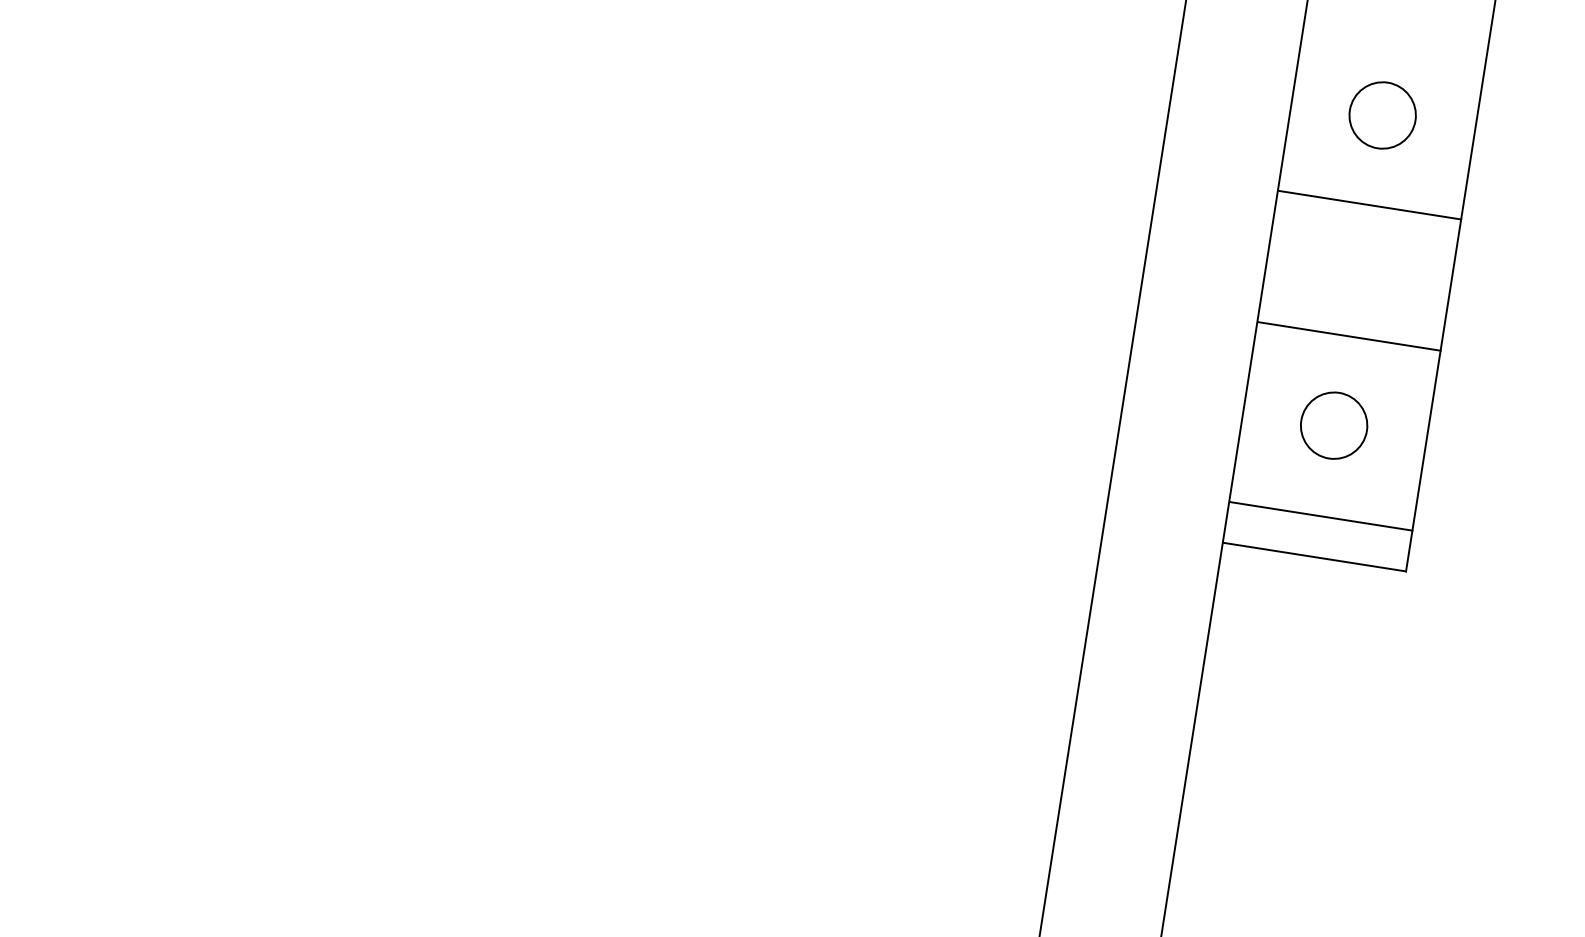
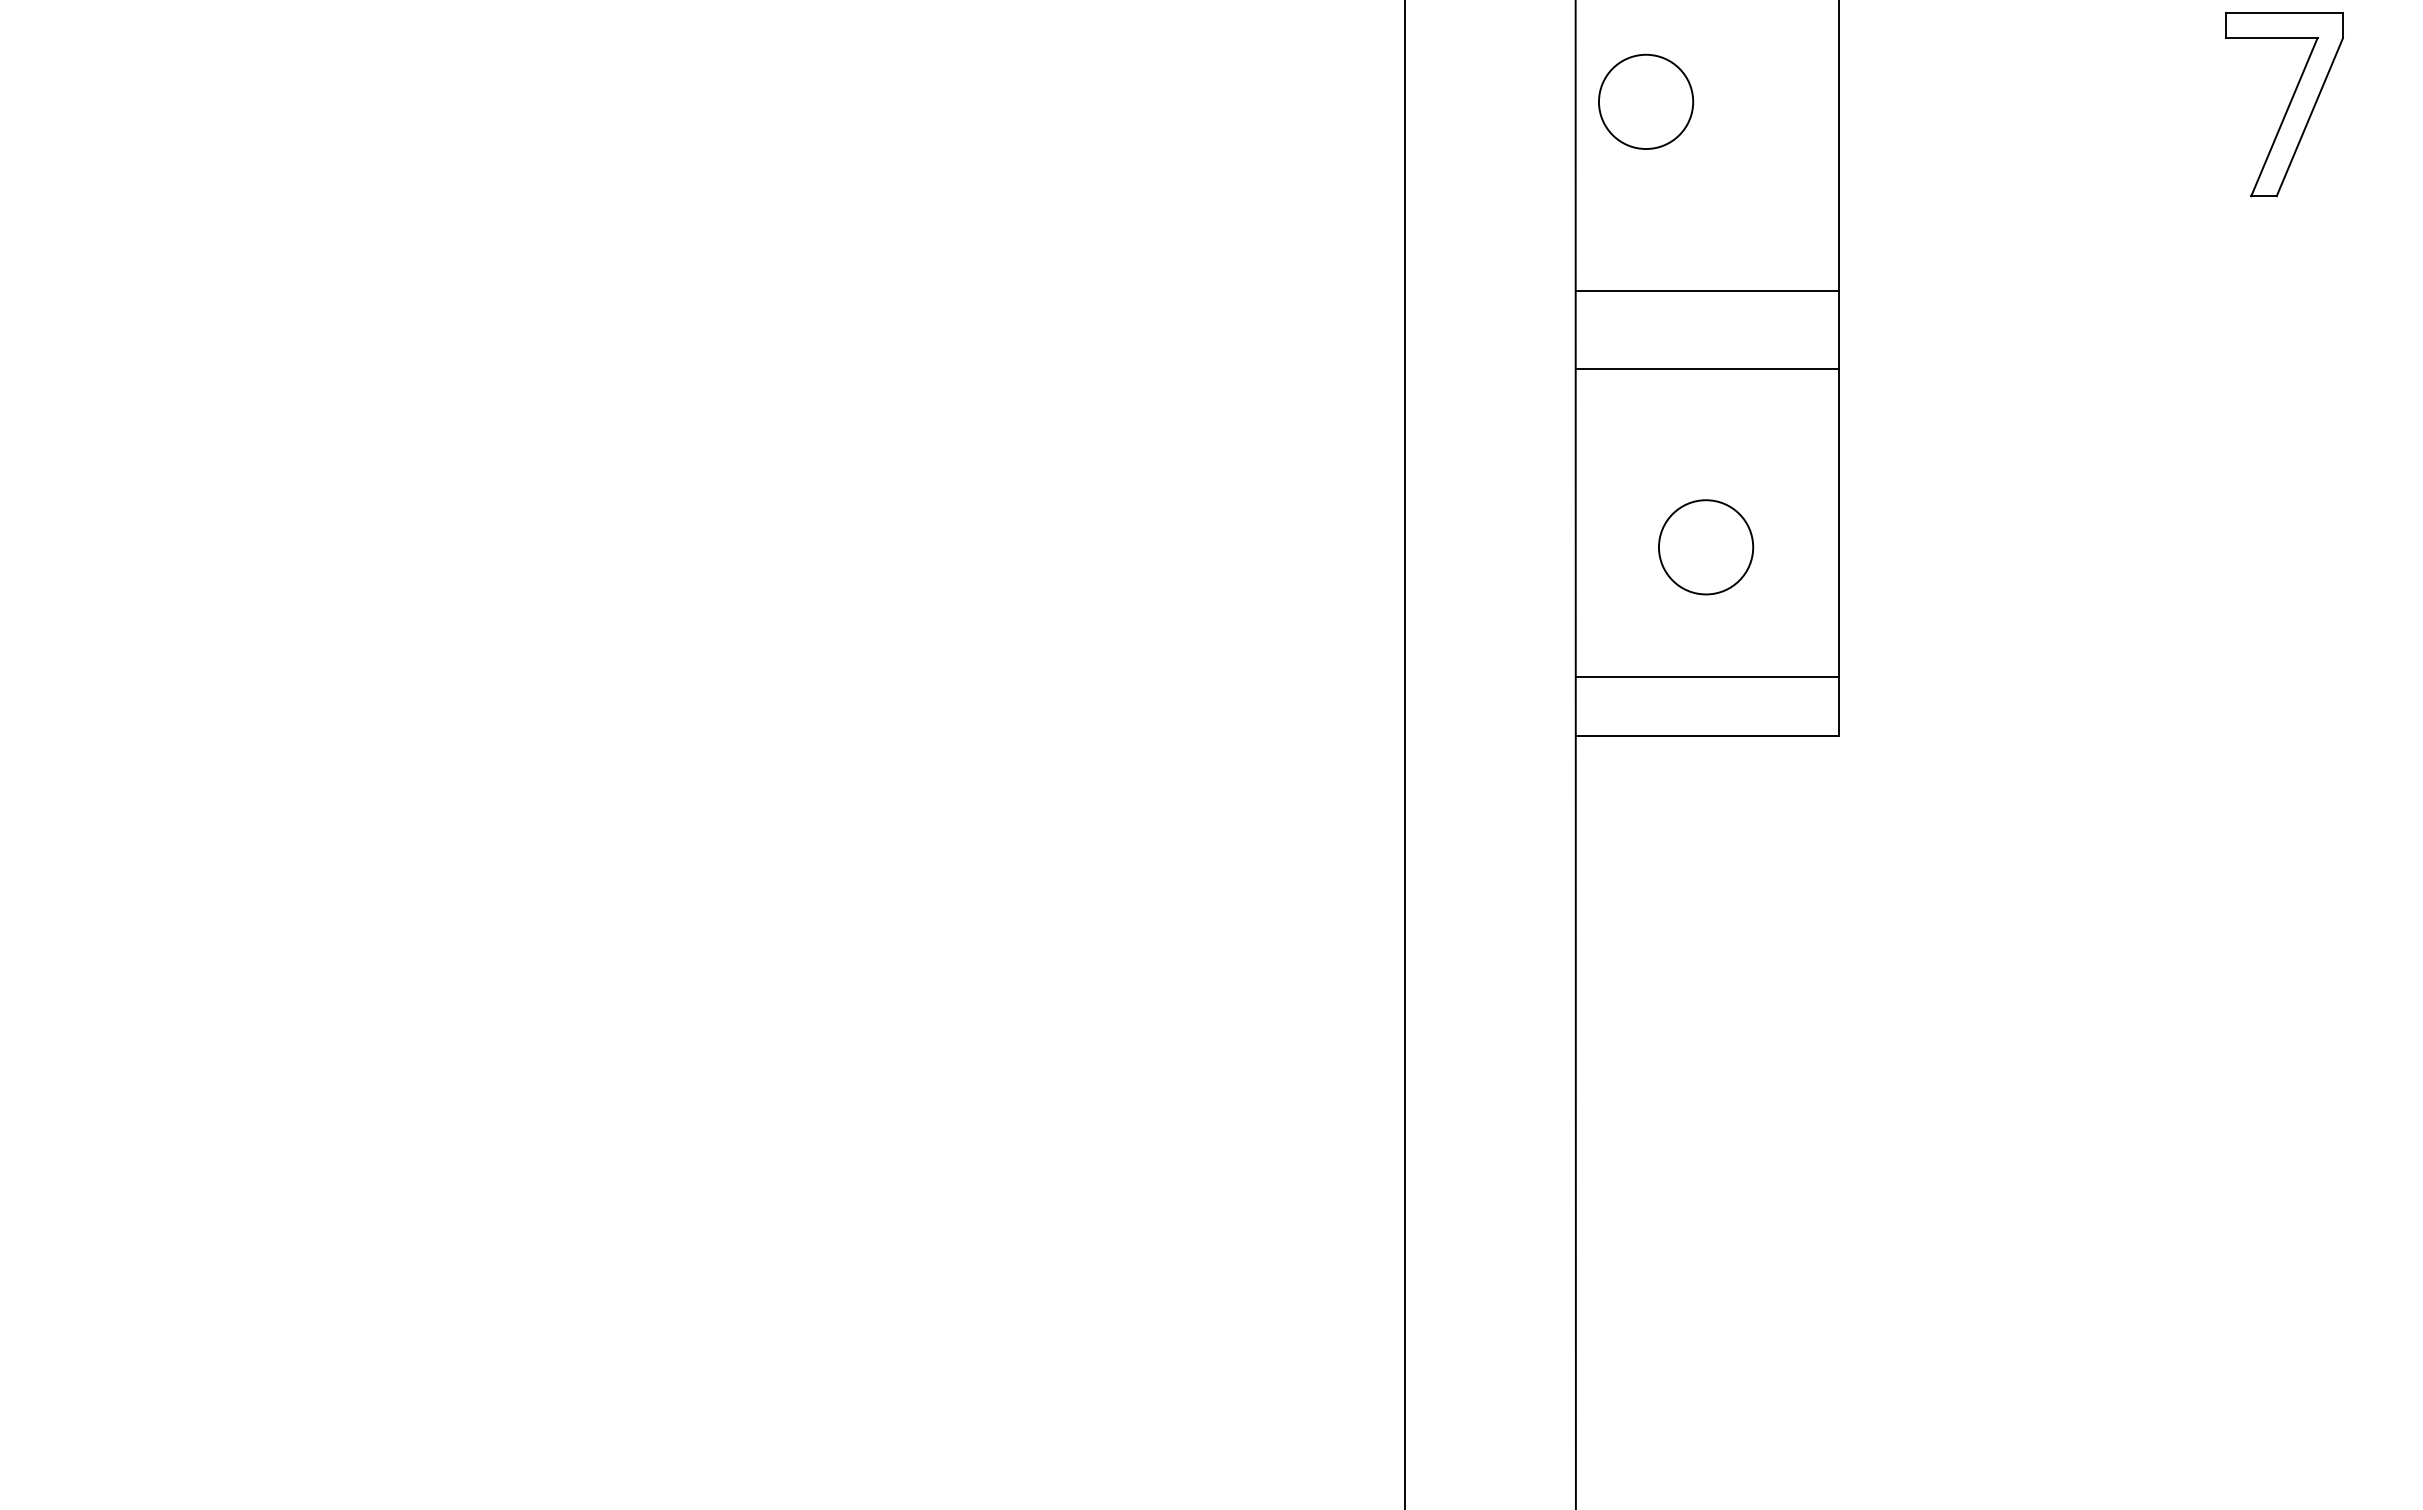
circle: (1383, 115) -> (1646, 101), moved
line: (1369, 205) -> (1707, 291), moved
line: (1349, 336) -> (1707, 368), moved

